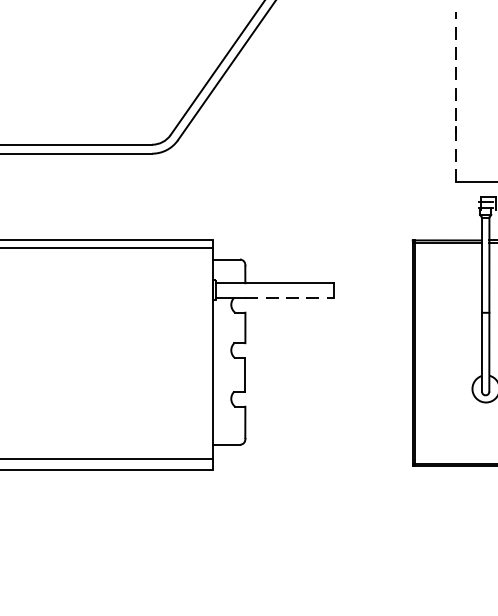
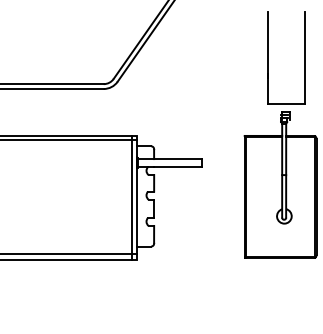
line: (456, 95) -> (268, 57), dashed -> solid
line: (290, 296) -> (178, 166), dashed -> solid
line: (205, 354) -> (132, 197), added

